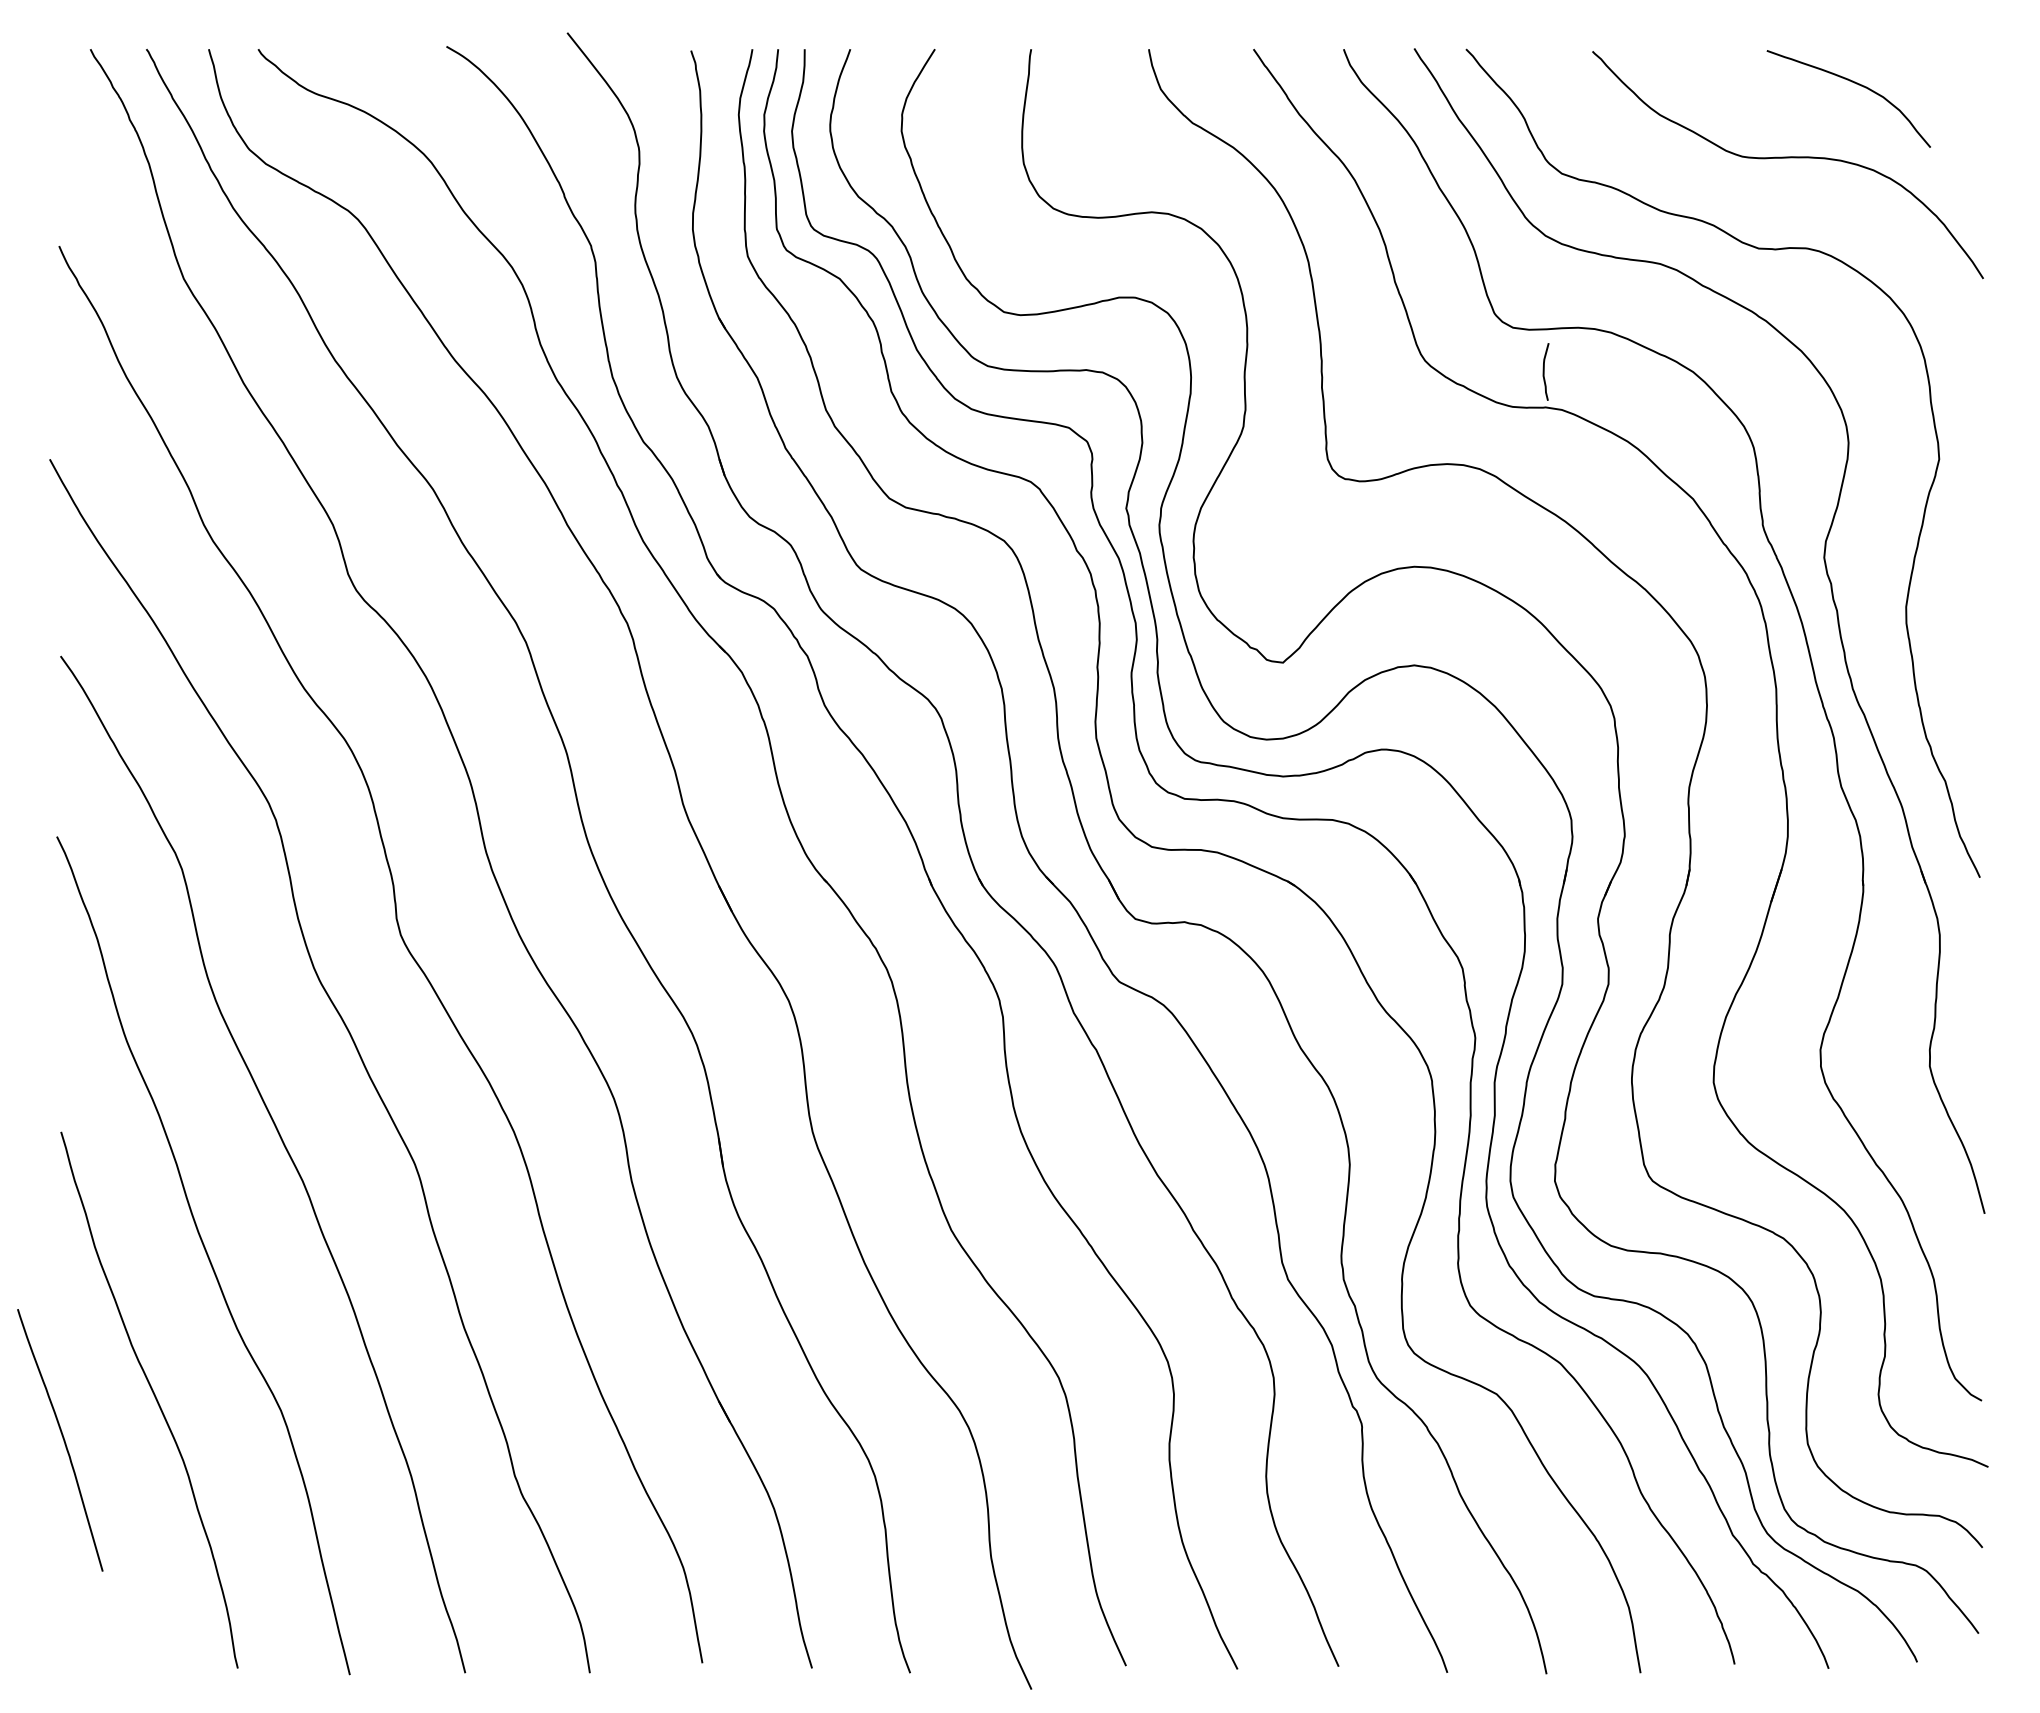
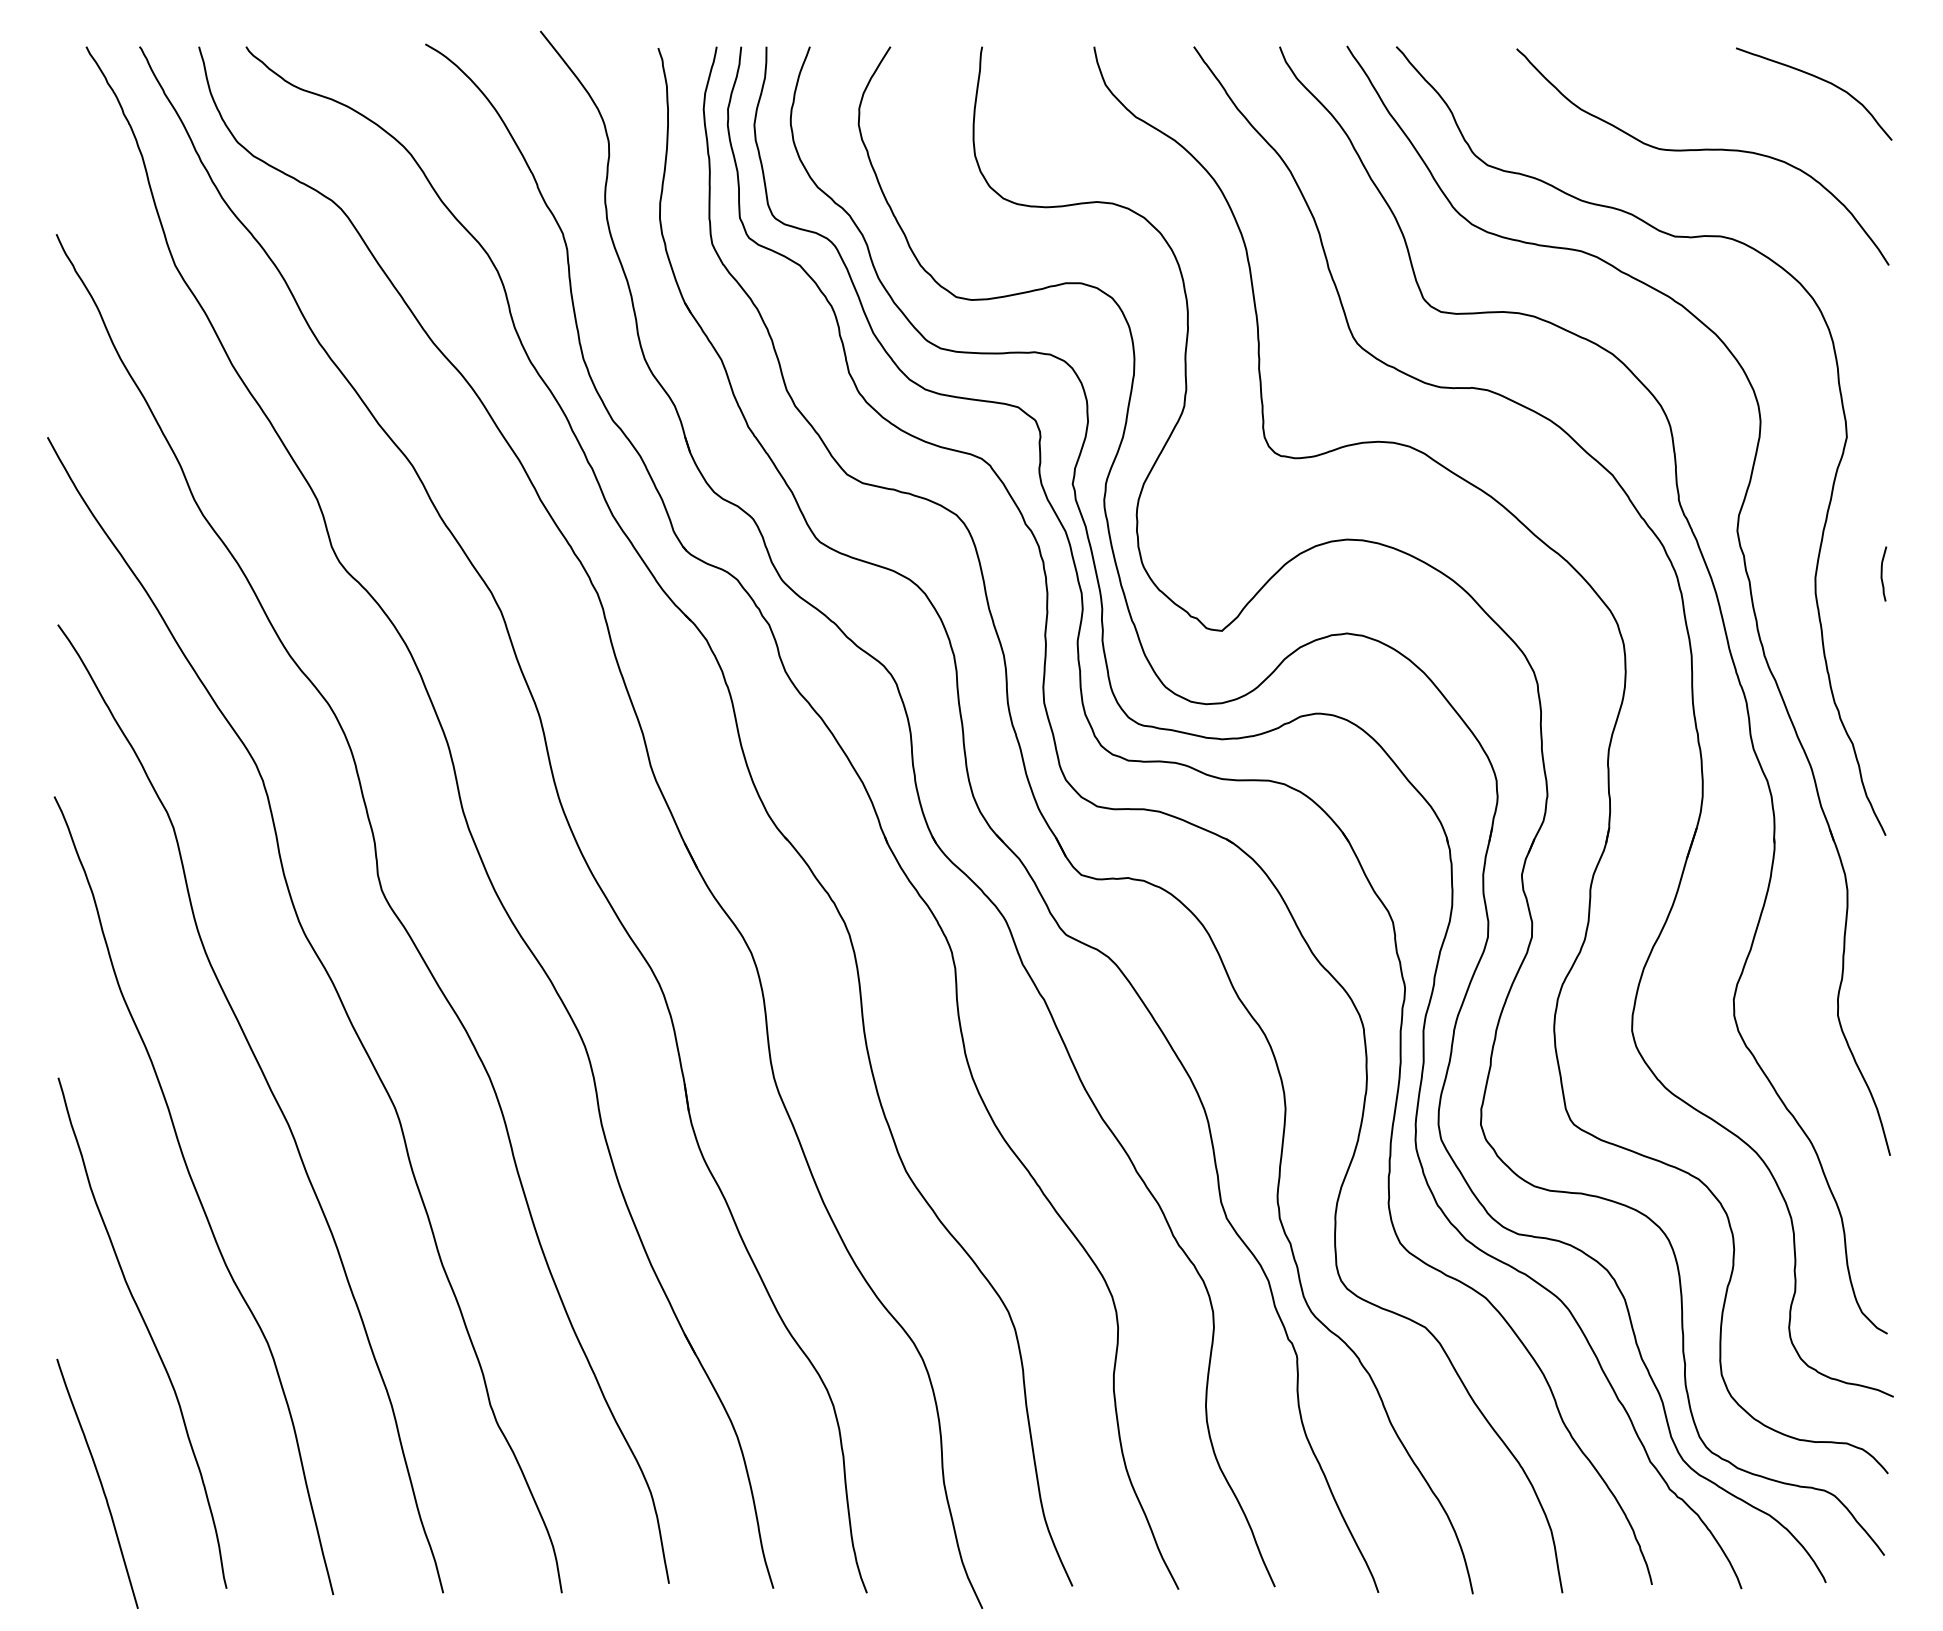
curve: (1856, 84) -> (1821, 80), moved
curve: (1544, 371) -> (1882, 573), moved
curve: (62, 1438) -> (99, 1482), moved

